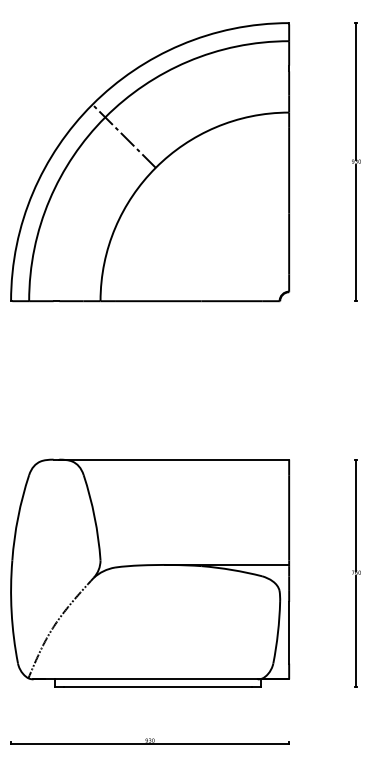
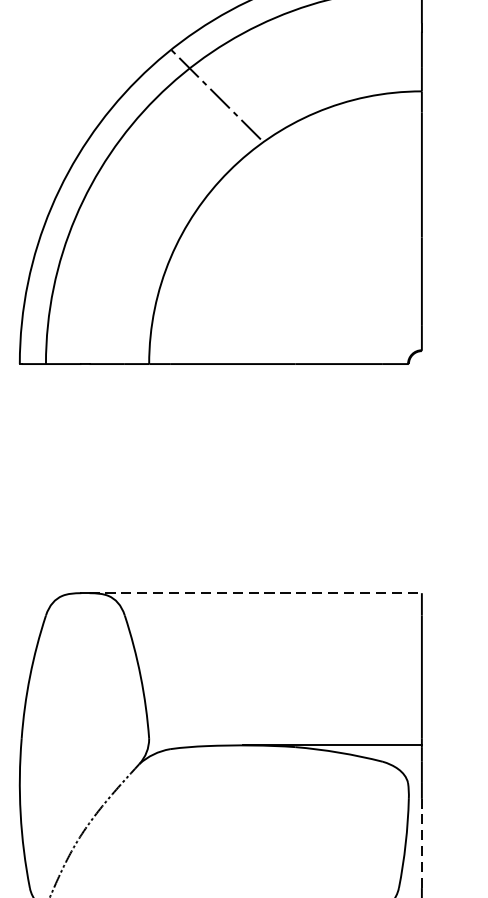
line: (123, 135) -> (214, 92), moved
line: (174, 459) -> (256, 592), solid -> dashed
line: (289, 632) -> (422, 843), solid -> dashed

